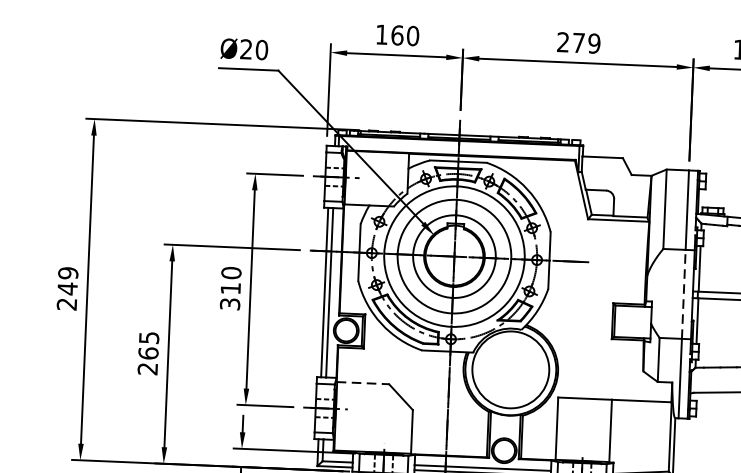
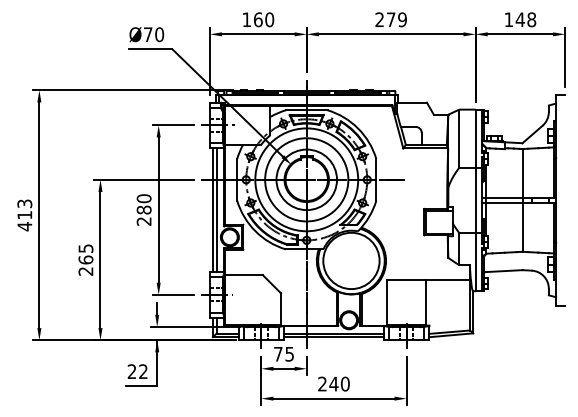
text: (245, 49) -> (147, 34), Ø20 -> Ø70
text: (67, 289) -> (24, 215), 249 -> 413
line: (683, 294) -> (475, 200), dashed -> solid
text: (229, 295) -> (143, 215), 310 -> 280
line: (364, 383) -> (244, 275), dashed -> solid

